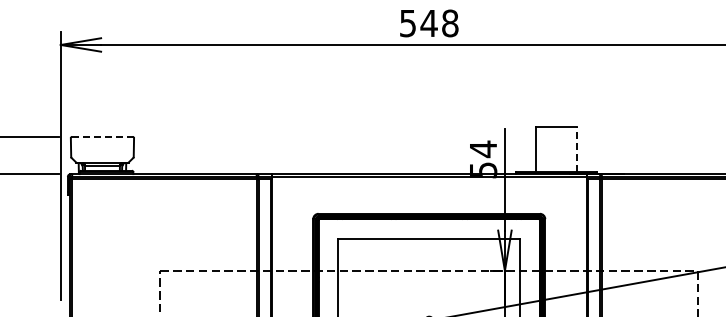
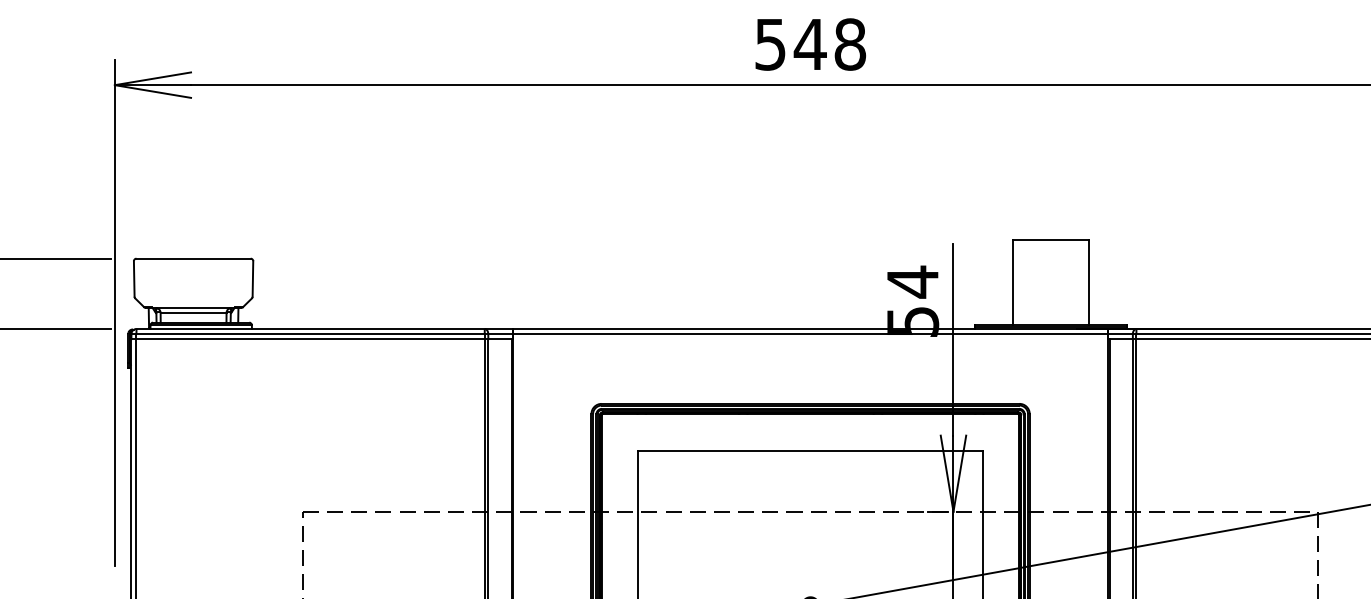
line: (102, 136) -> (193, 257), dashed -> solid
line: (576, 149) -> (1088, 282), dashed -> solid

